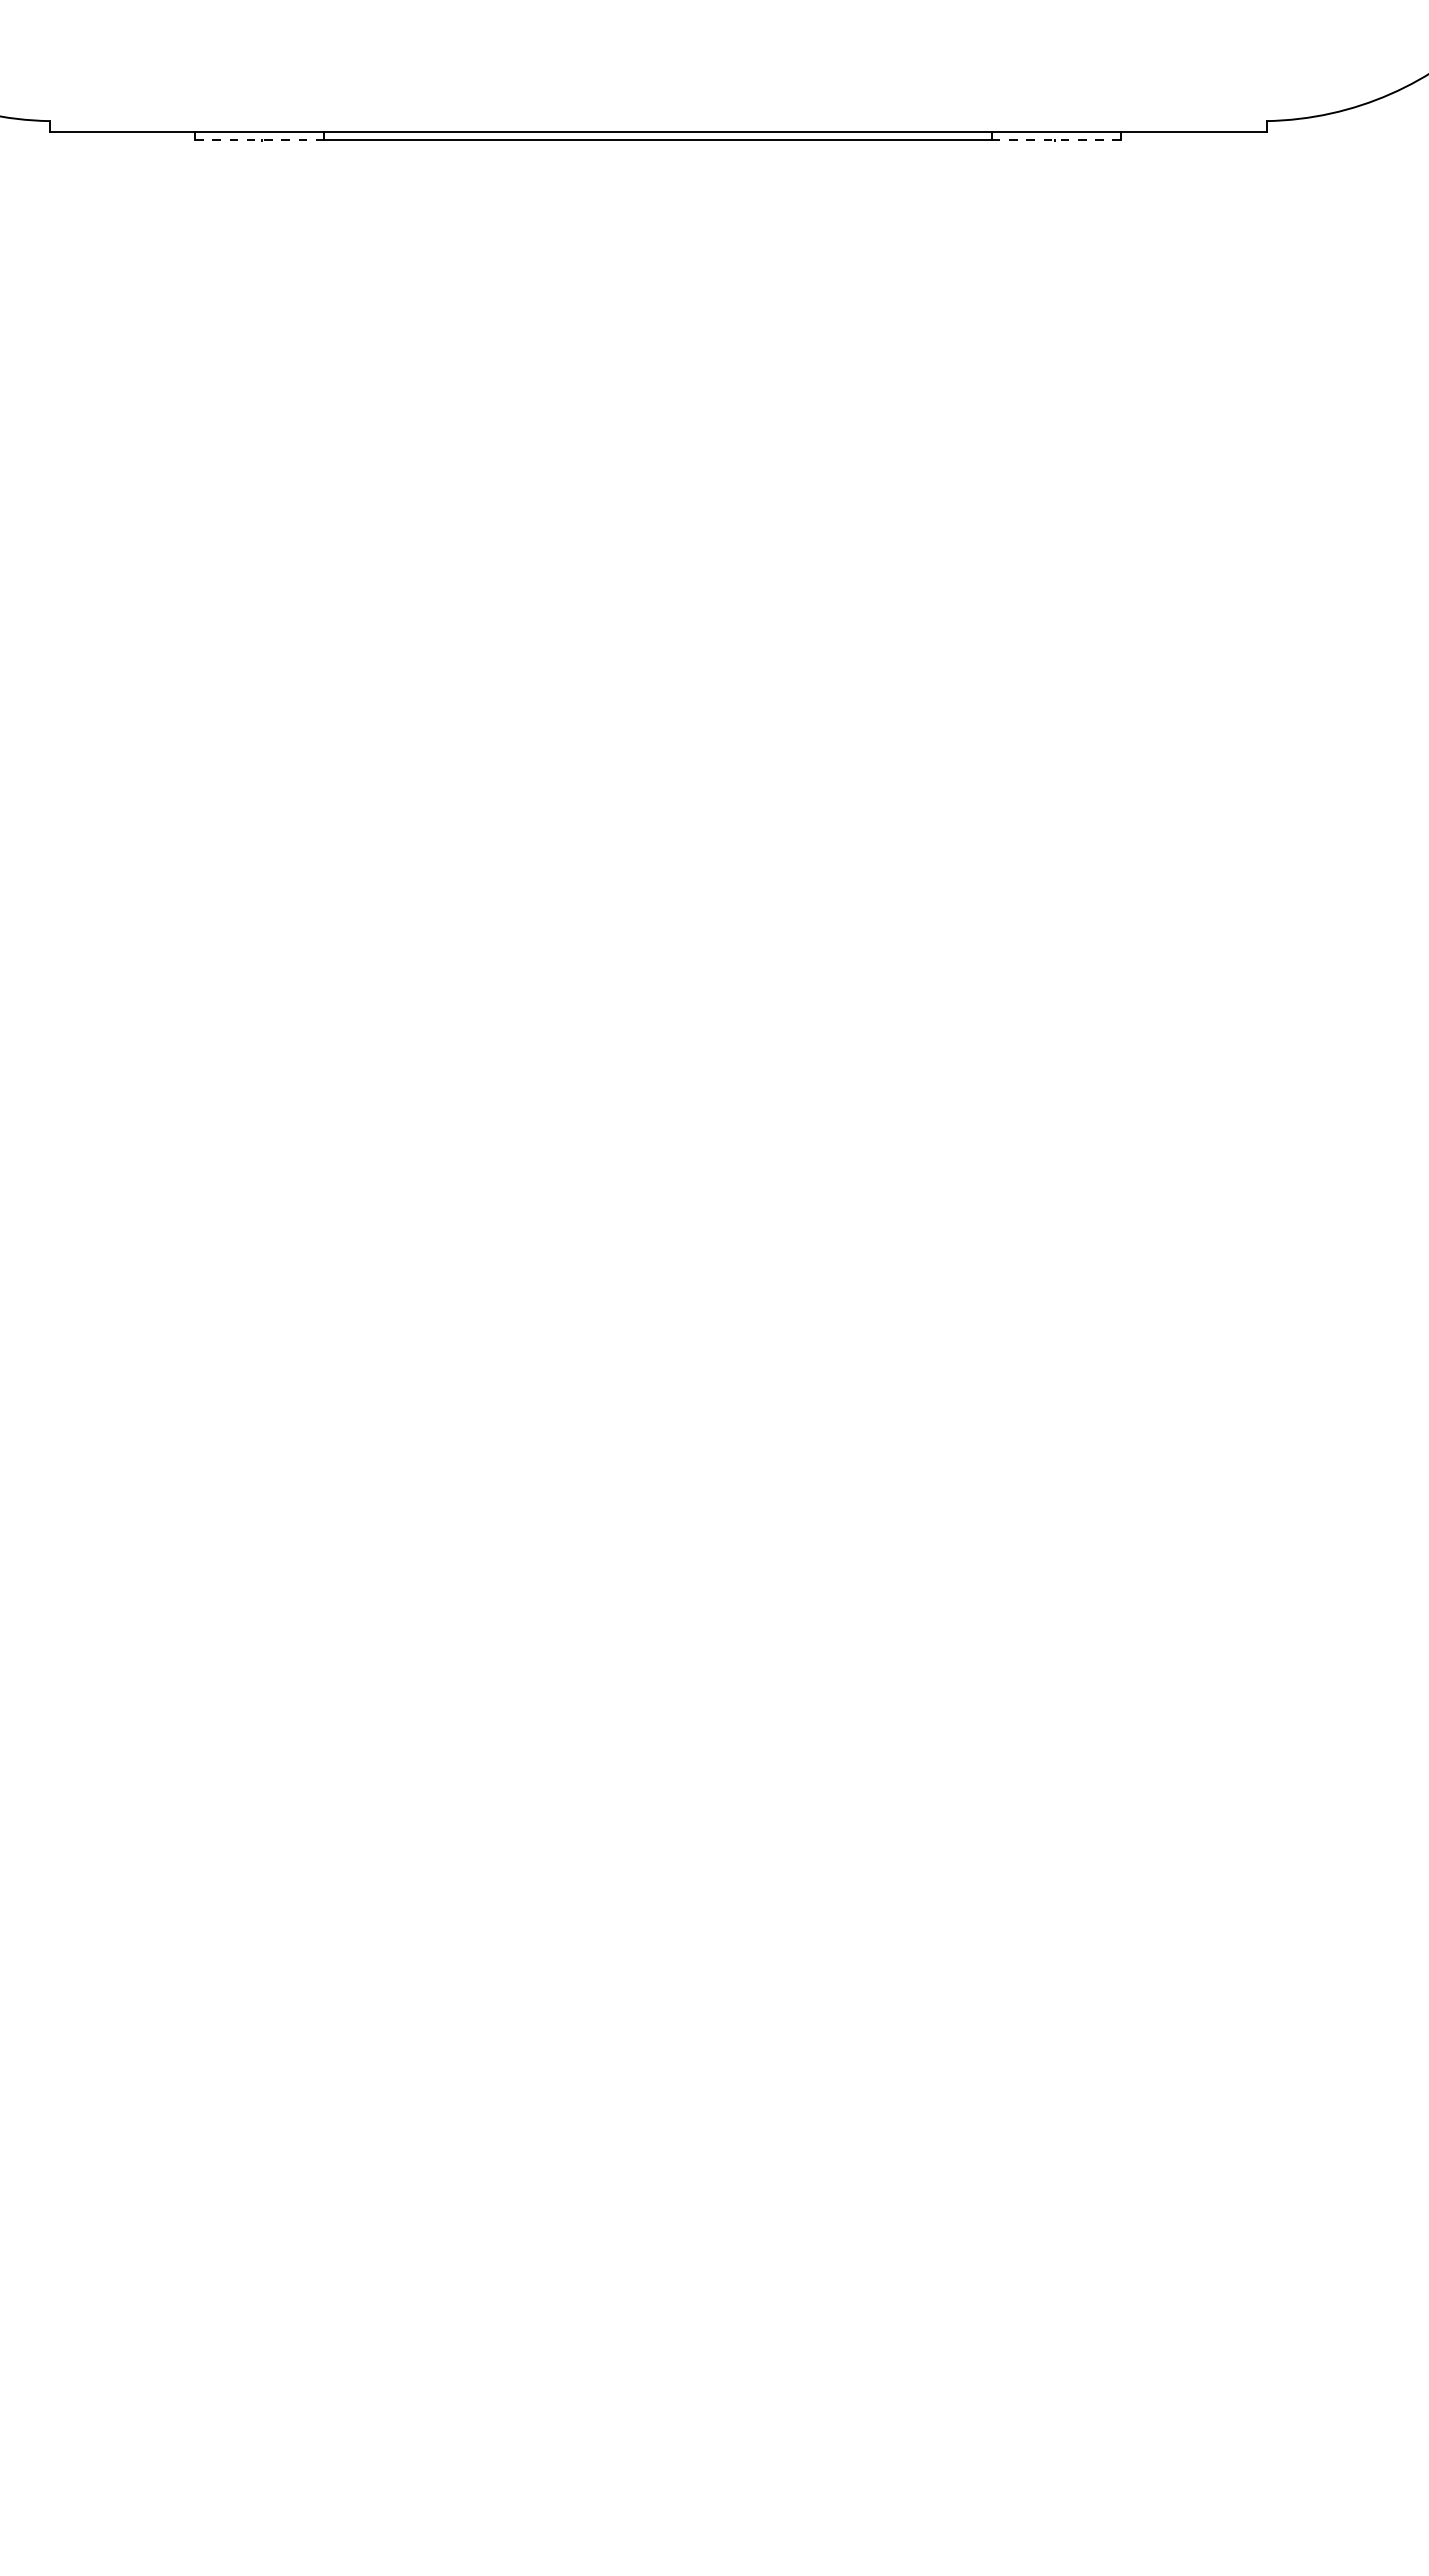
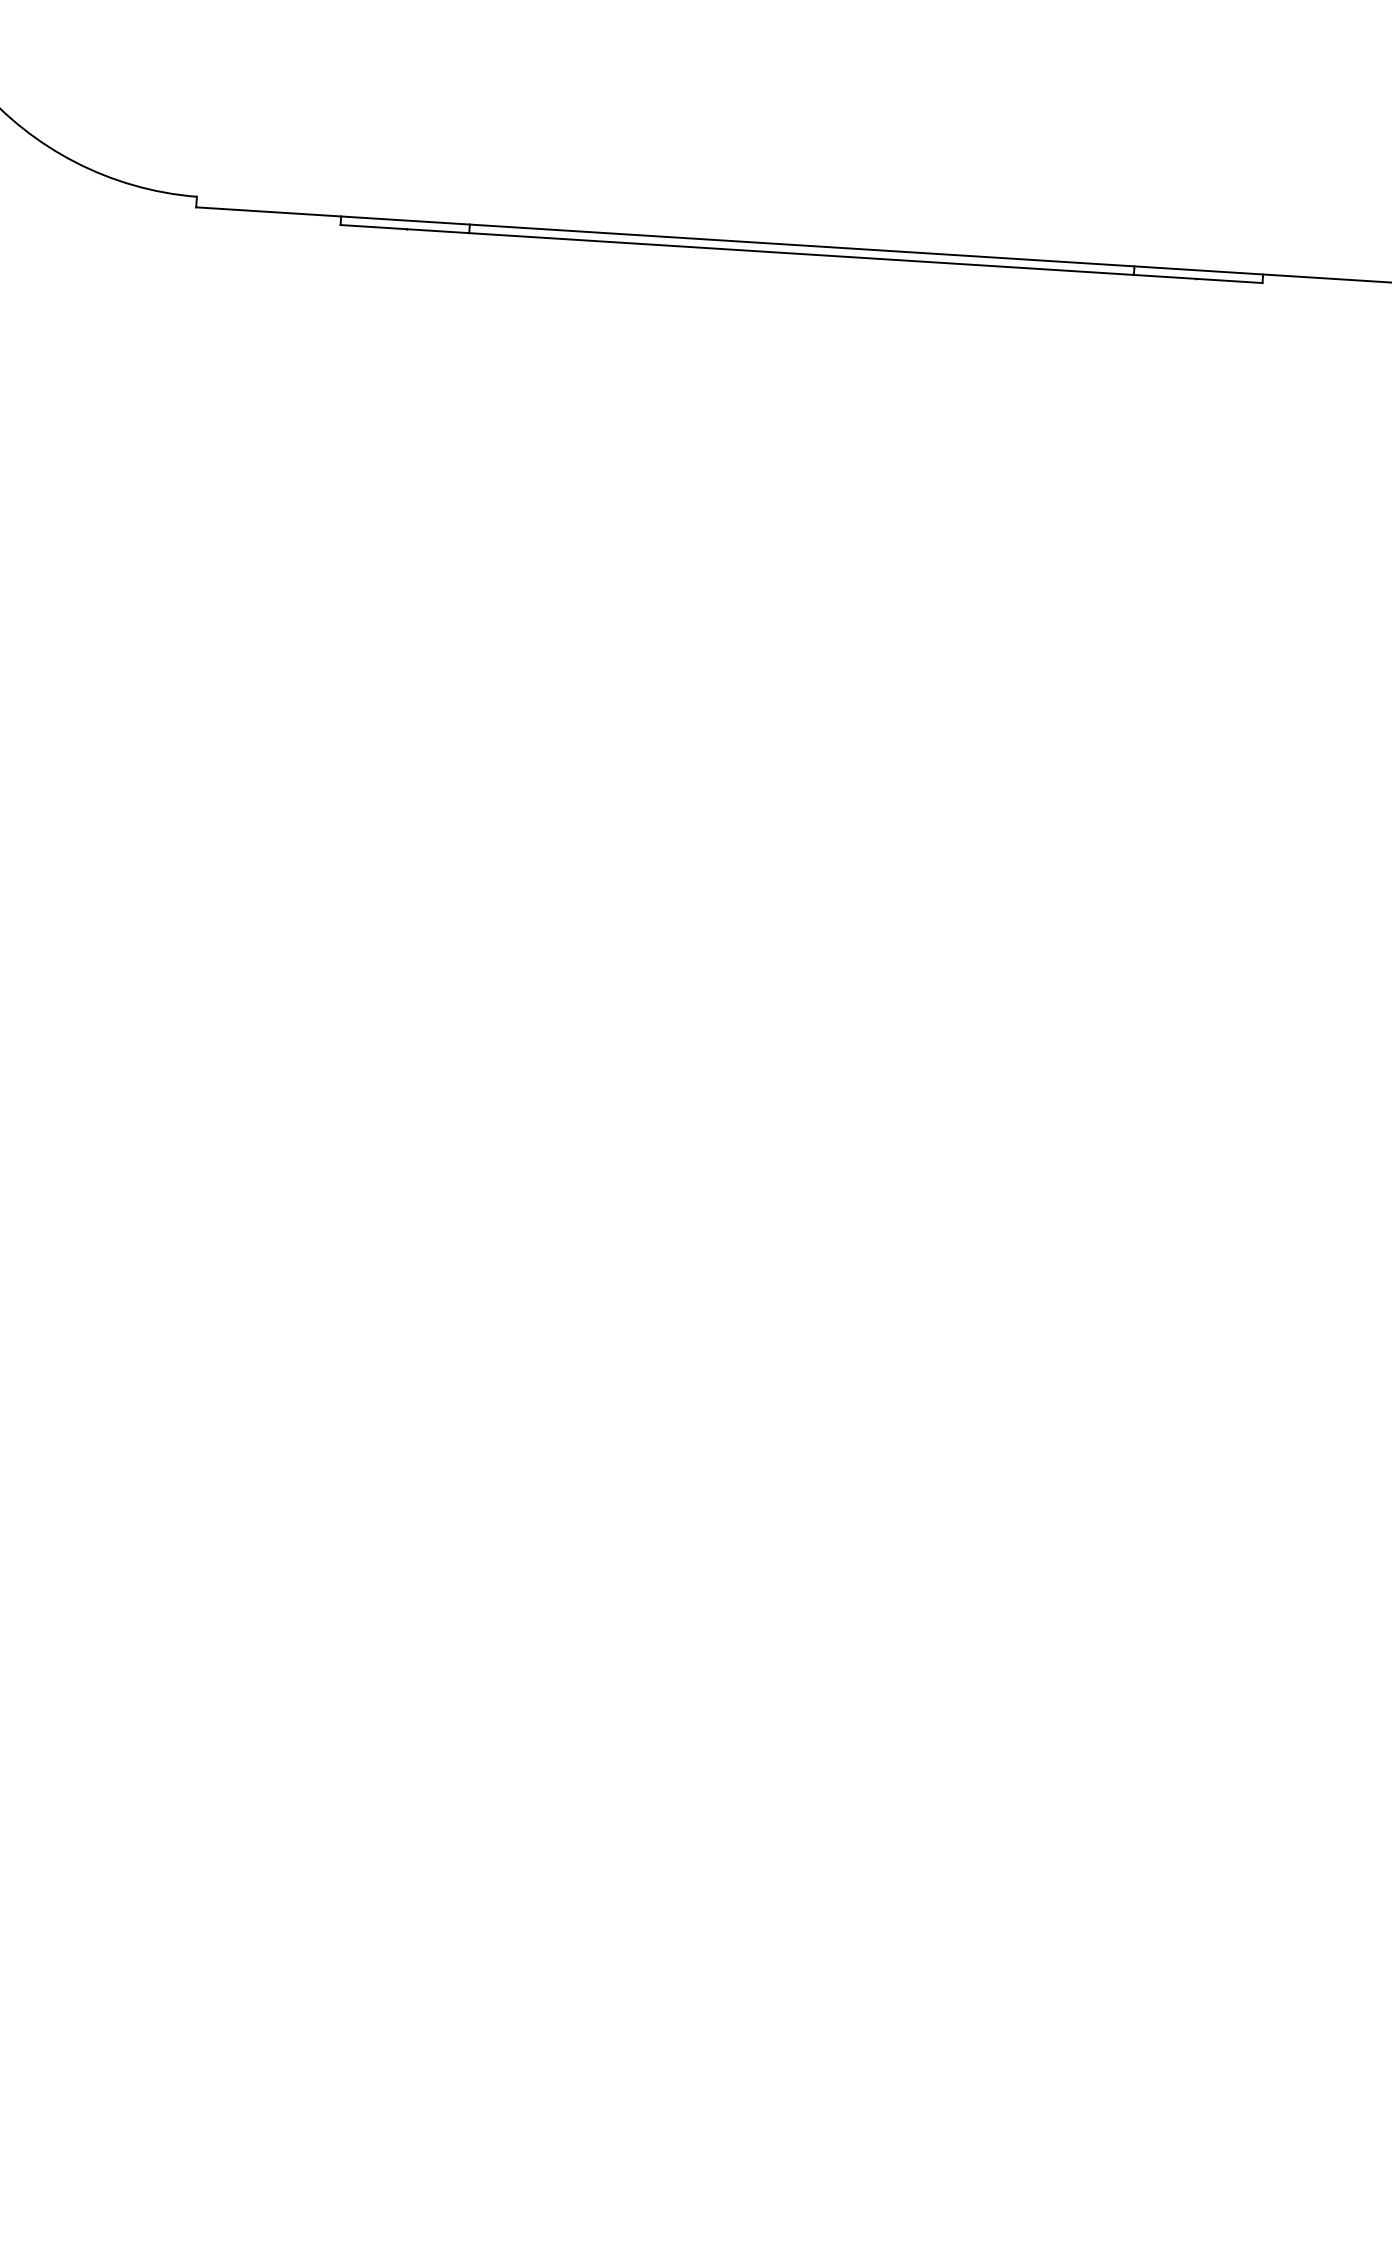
line: (259, 140) -> (404, 229), dashed -> solid
line: (1056, 140) -> (1198, 279), dashed -> solid

